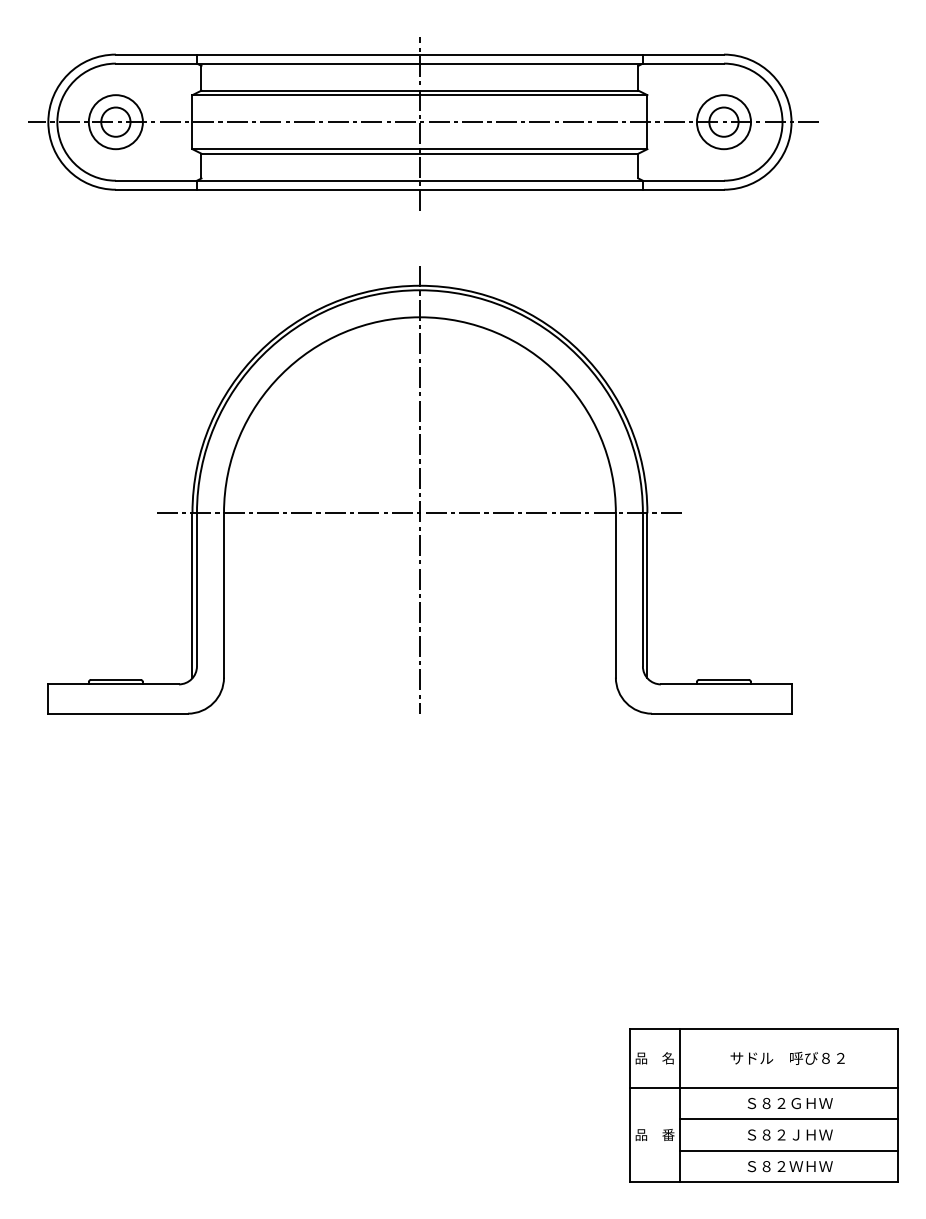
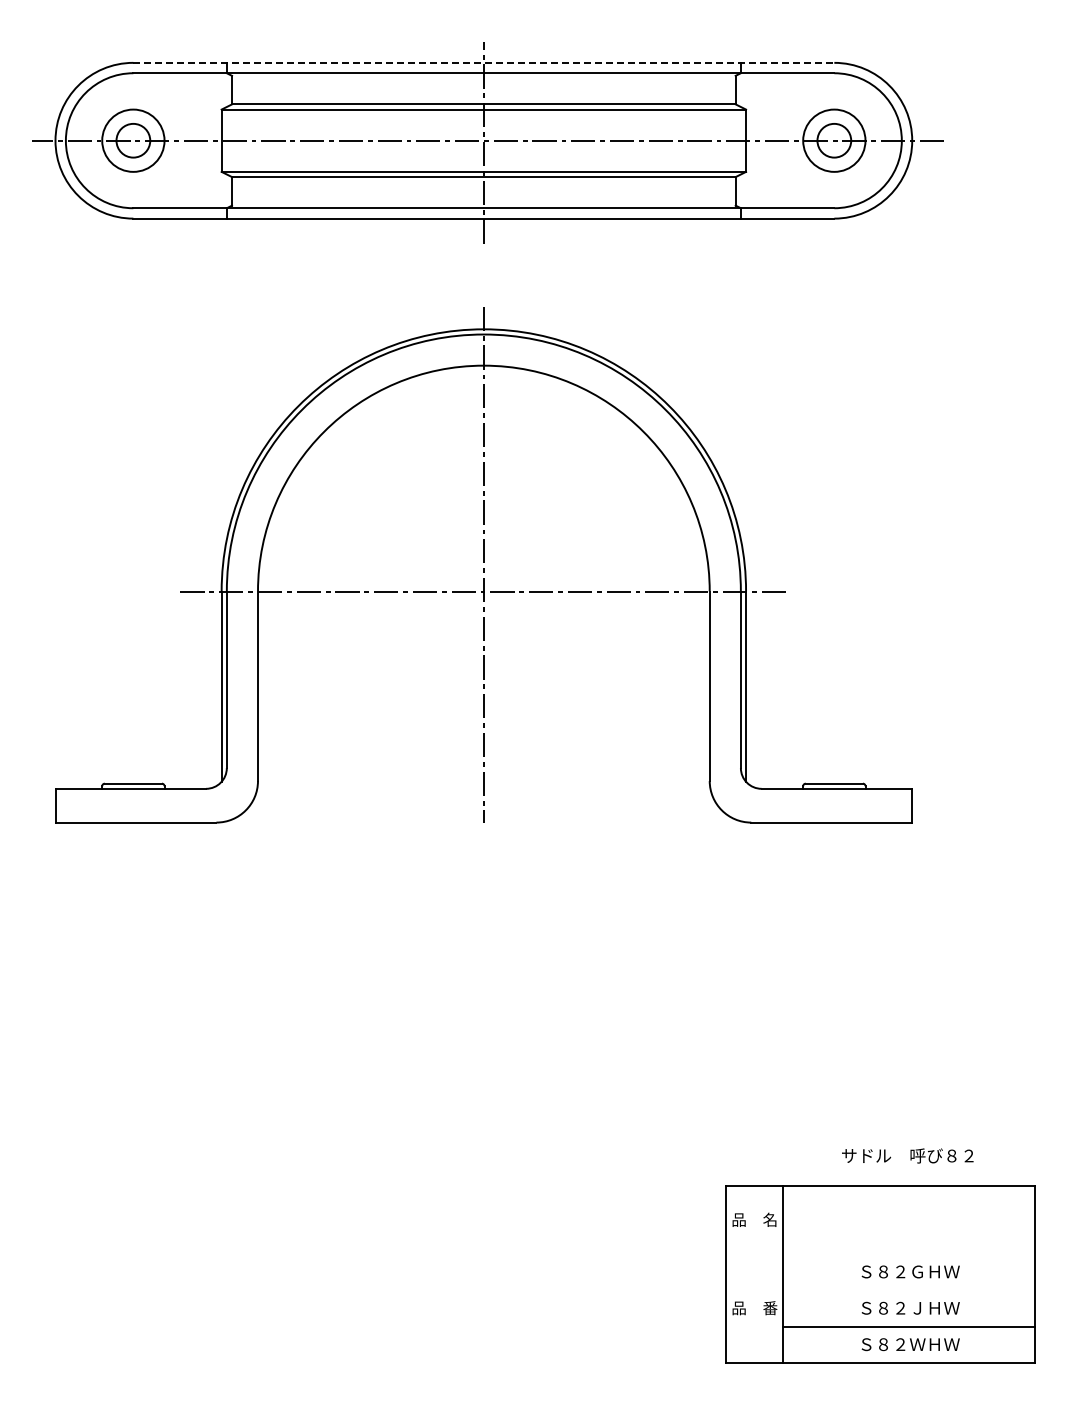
line: (420, 54) -> (484, 62), solid -> dashed
text: (787, 1057) -> (907, 1155), moved
line: (764, 1087) -> (880, 1253), removed
line: (789, 1119) -> (909, 1290), removed

